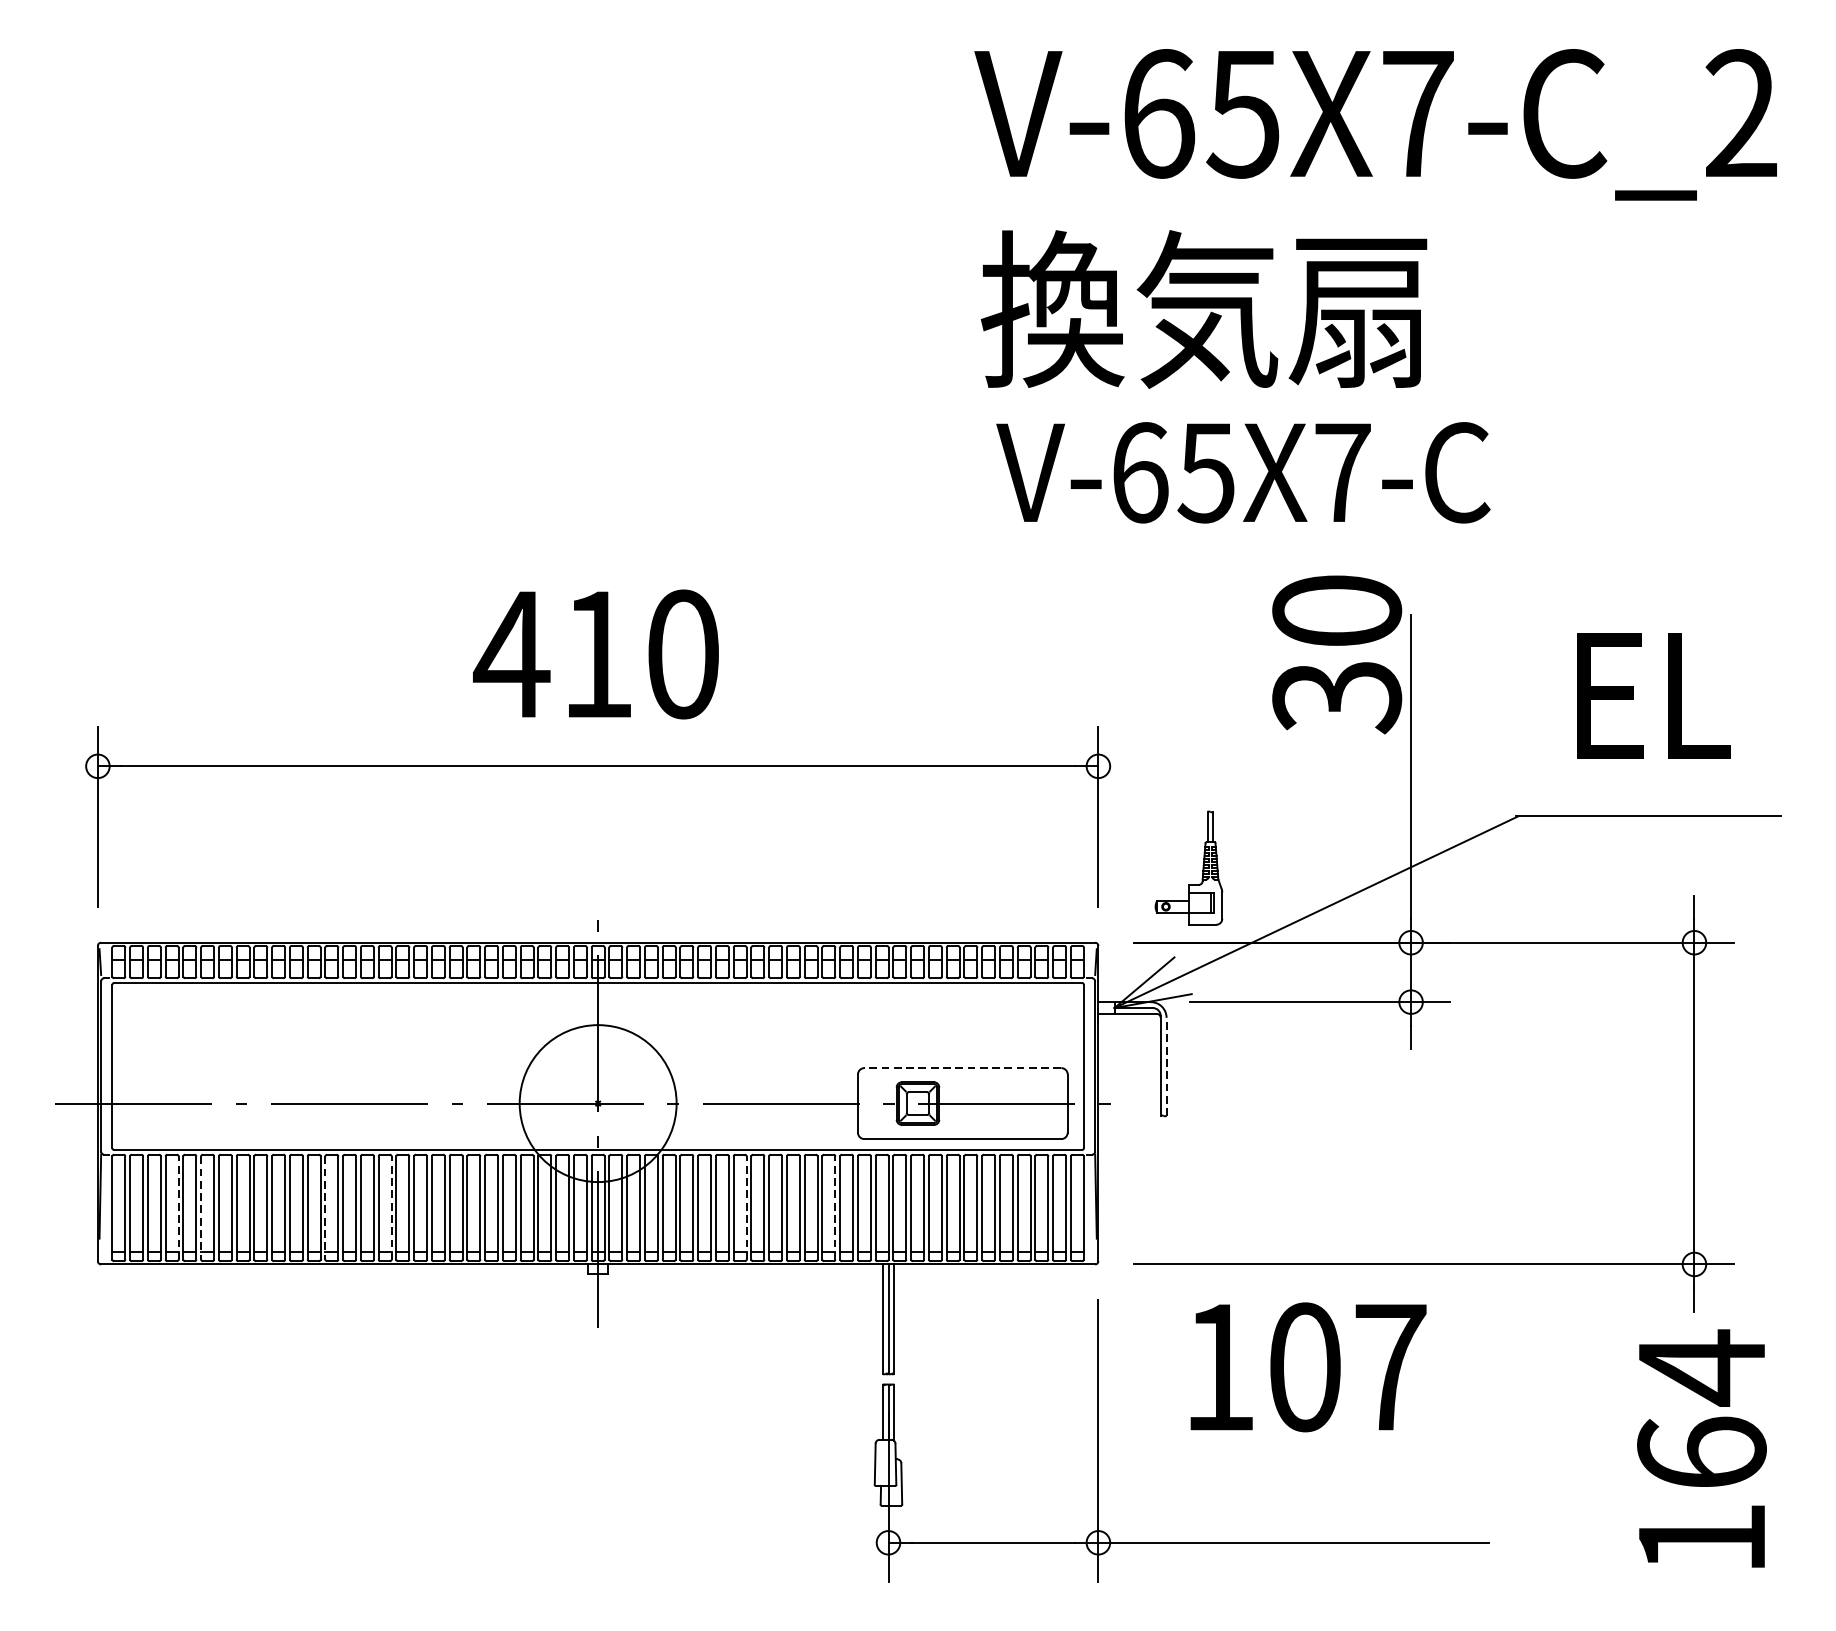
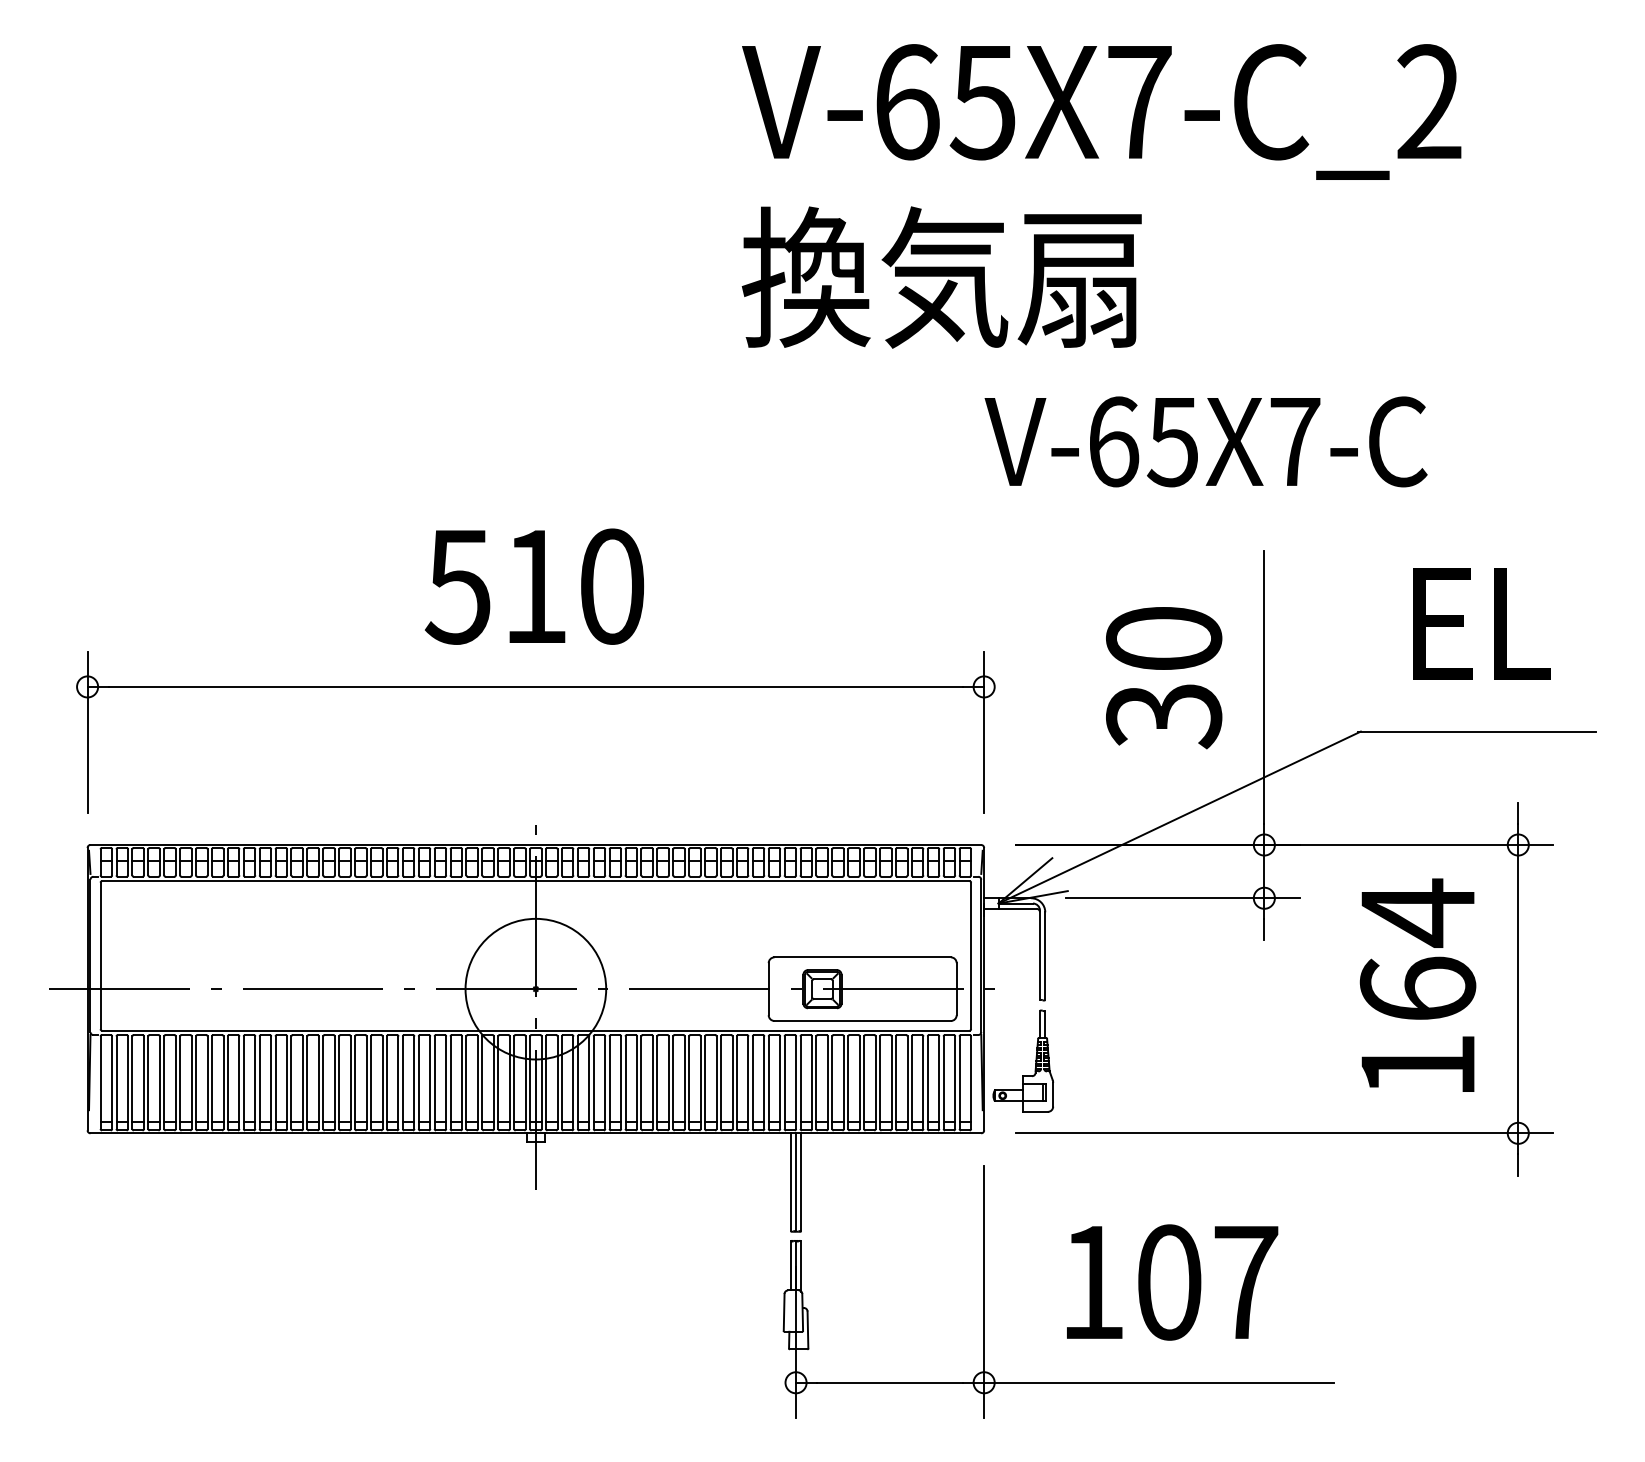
text: (1375, 124) -> (1101, 111), moved
text: (1203, 309) -> (941, 277), moved
text: (1242, 472) -> (1205, 441), moved
text: (511, 655) -> (458, 587), 410 -> 510
text: (1337, 655) -> (1164, 678), moved
part: (1202, 867) -> (1035, 1060), moved
line: (1166, 1067) -> (1045, 956), dashed -> solid
line: (962, 1068) -> (862, 957), dashed -> solid
line: (178, 1207) -> (159, 1082), dashed -> solid
line: (391, 1207) -> (350, 1082), dashed -> solid
line: (746, 1207) -> (668, 1082), dashed -> solid
line: (835, 1207) -> (748, 1082), dashed -> solid
line: (201, 1208) -> (180, 1083), dashed -> solid
line: (325, 1208) -> (291, 1083), dashed -> solid
text: (1308, 1367) -> (1172, 1282), moved
text: (1701, 1447) -> (1417, 984), moved

